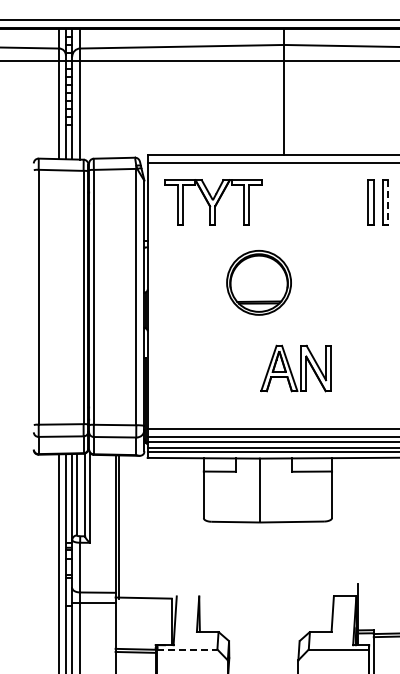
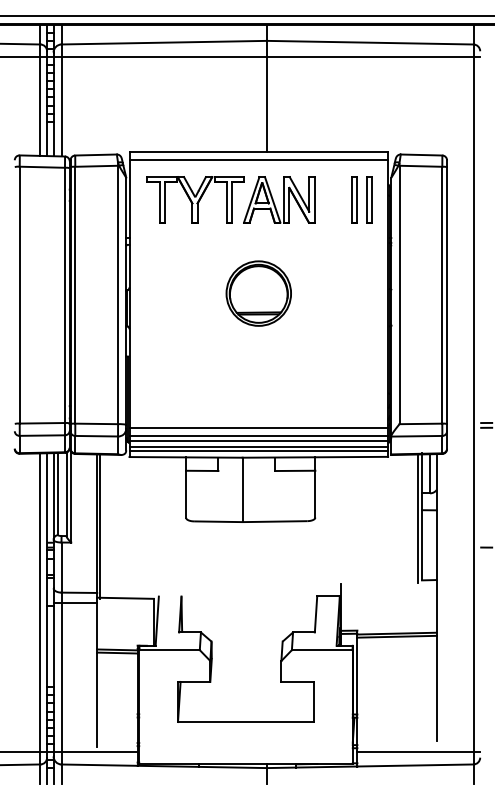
line: (387, 202) -> (371, 199), dashed -> solid
part: (258, 282) -> (258, 293), moved
part: (296, 368) -> (279, 199), moved
line: (188, 649) -> (170, 650), dashed -> solid

